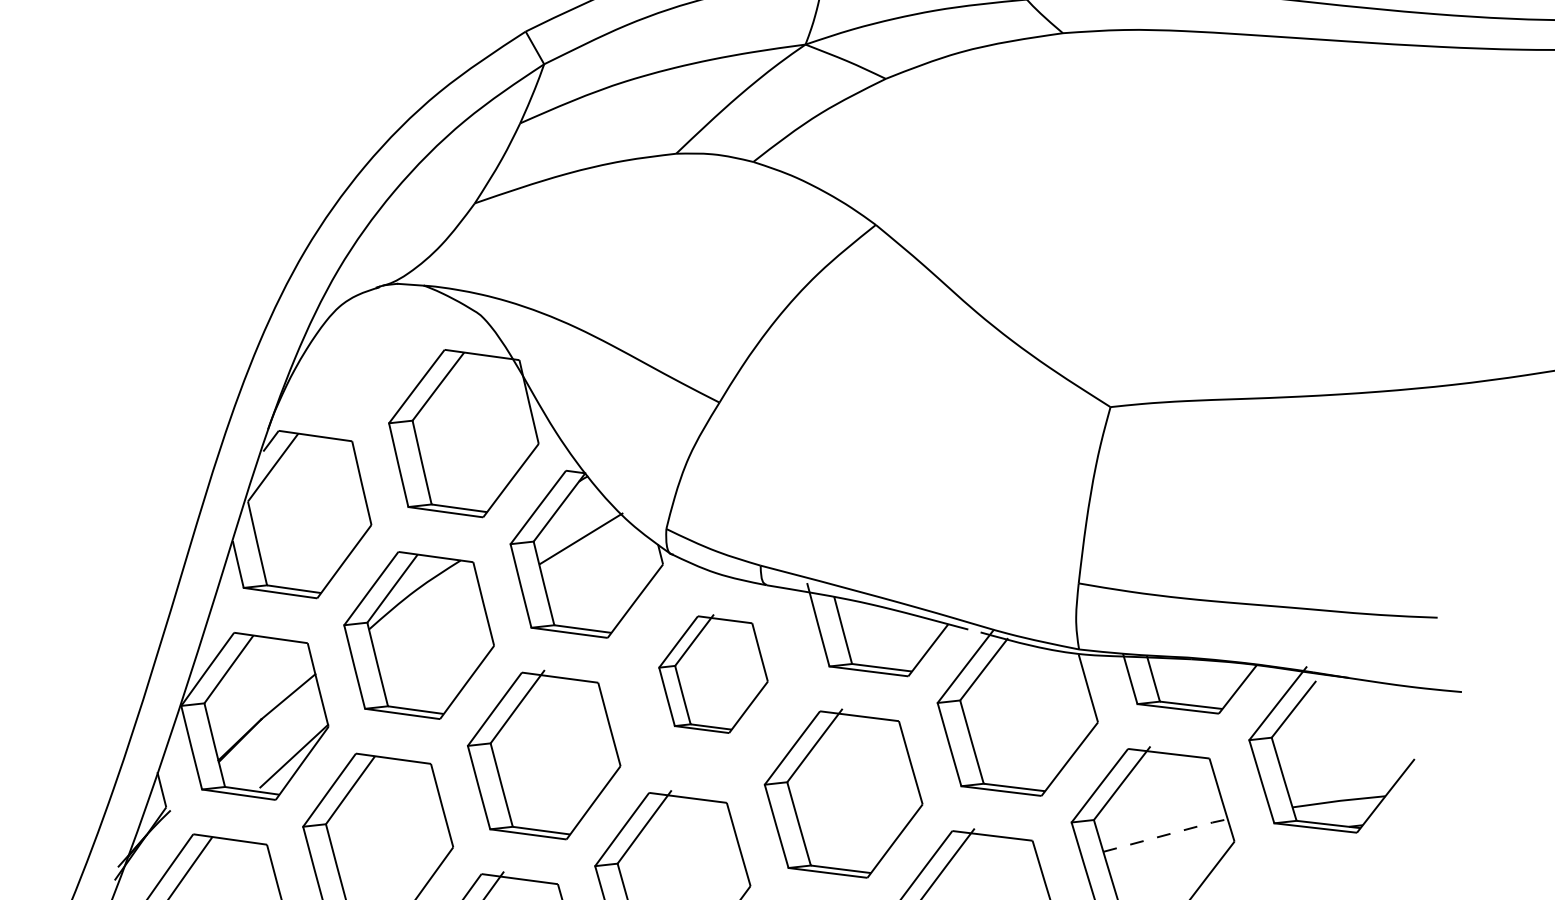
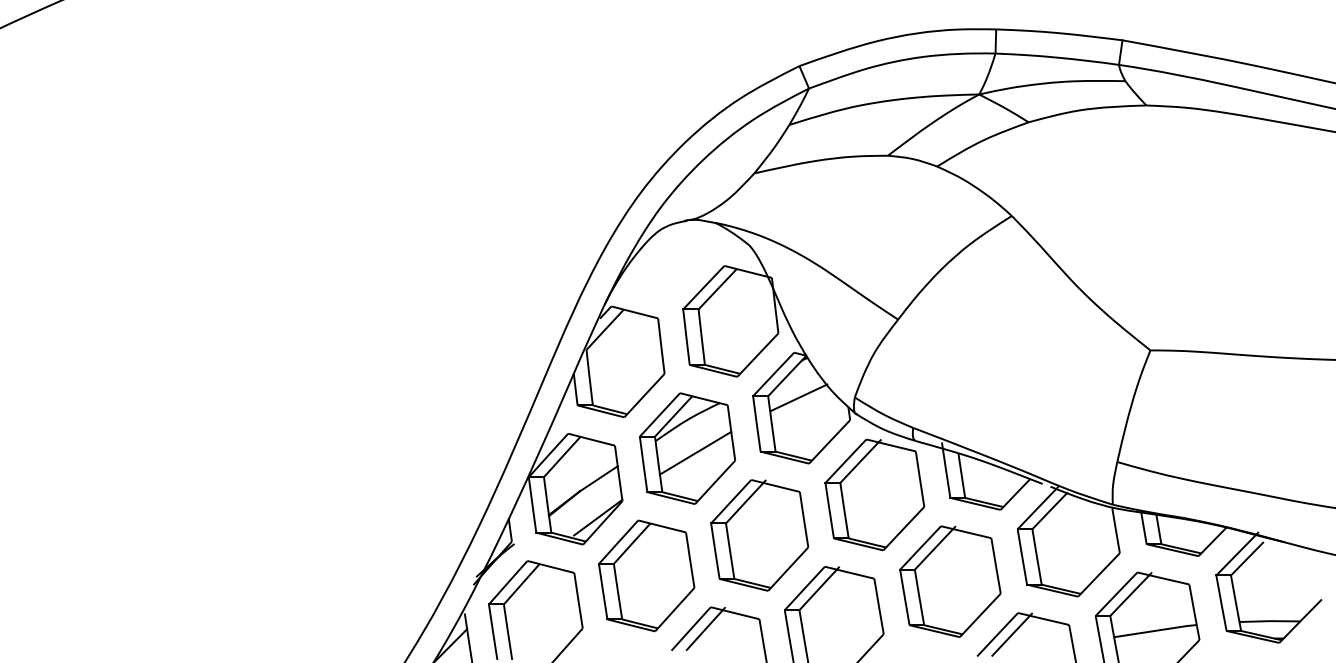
line: (432, 640) -> (695, 452), added
part: (712, 674) -> (874, 494), size x1.43
line: (1167, 834) -> (1156, 630), dashed -> solid

